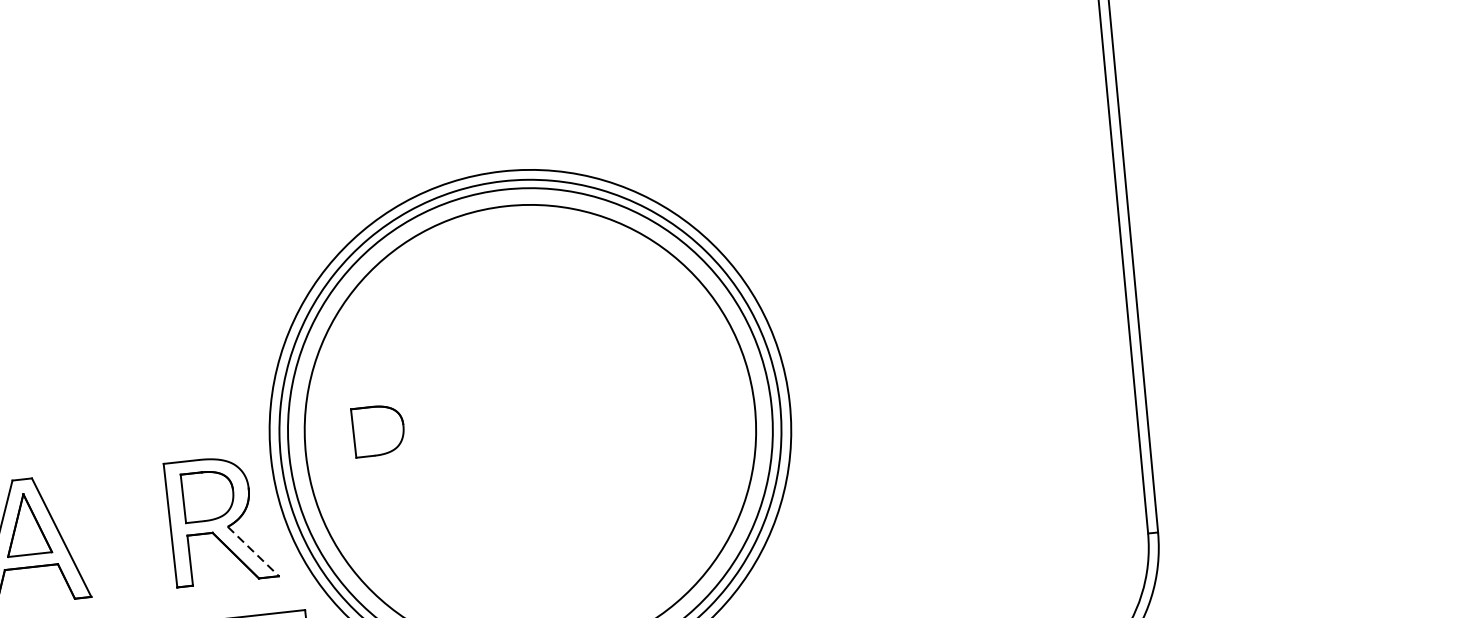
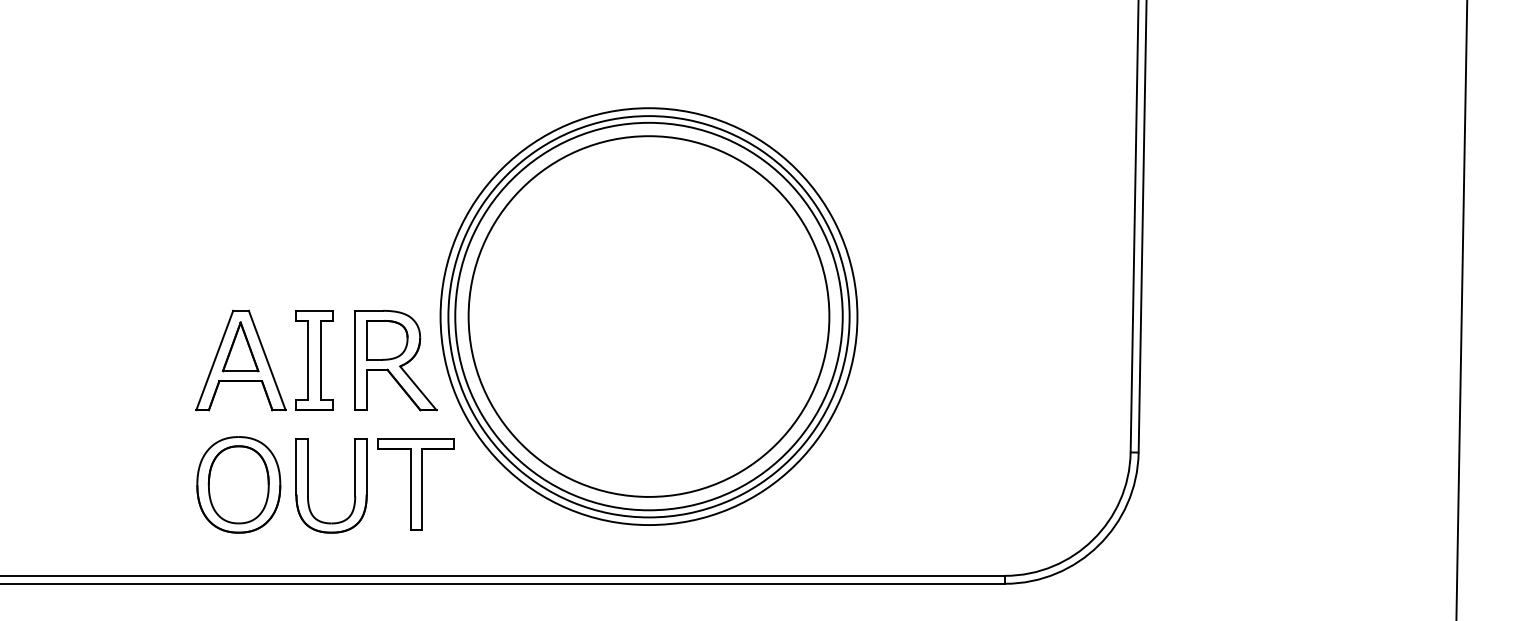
part: (378, 430) -> (528, 303), removed
part: (120, 531) -> (314, 360), added
line: (253, 551) -> (418, 388), dashed -> solid

